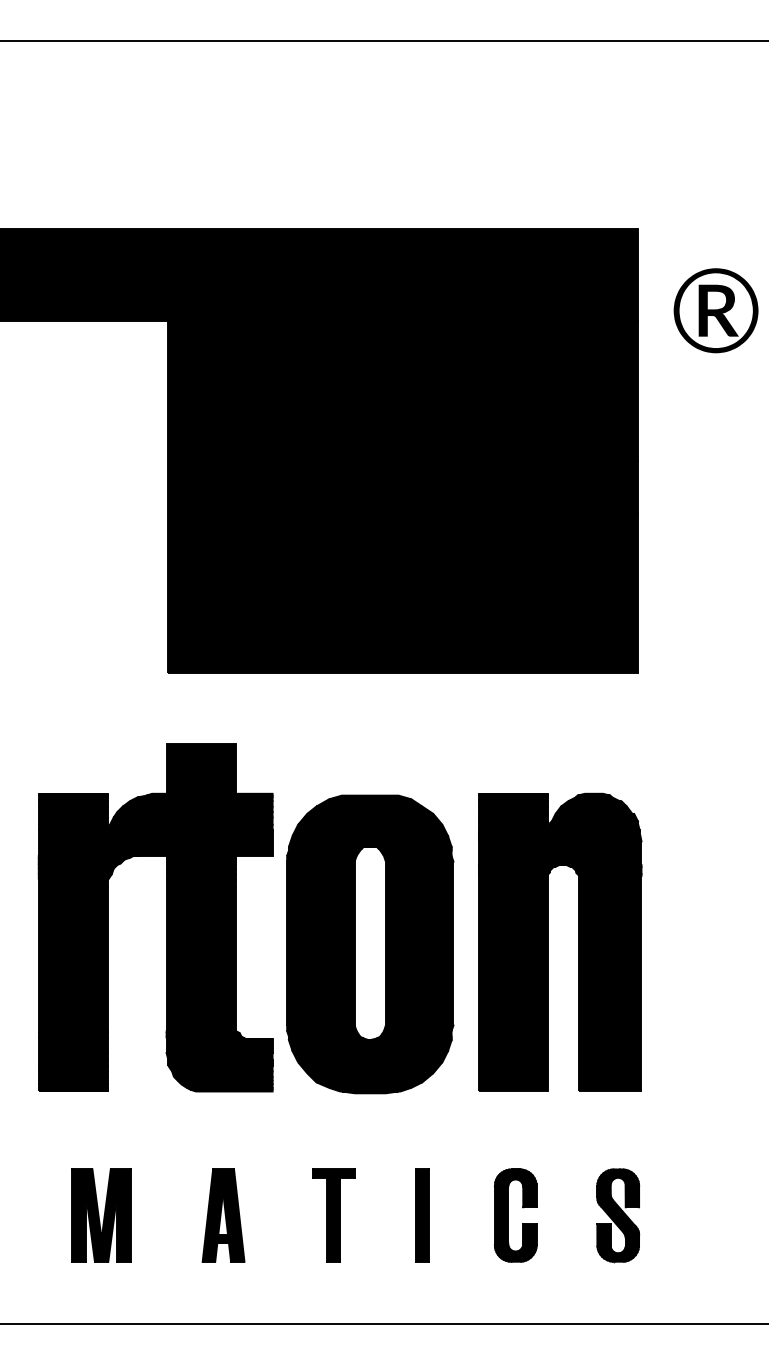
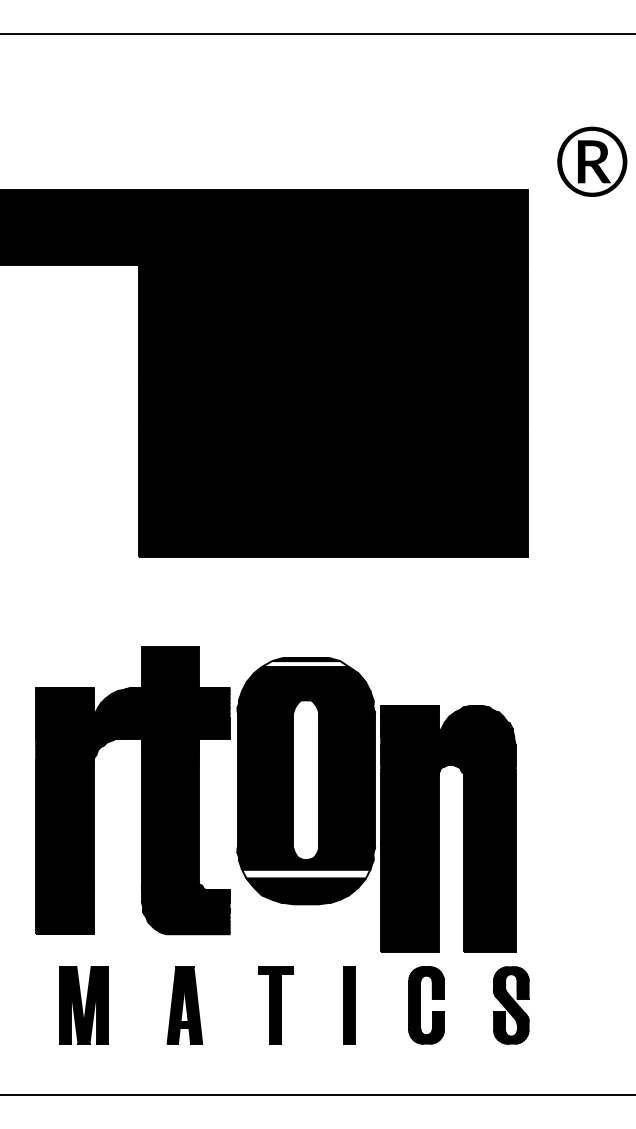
text: (715, 310) -> (591, 161), moved
fill: (369, 802) -> (305, 663), removed
part: (166, 917) -> (141, 790), moved
part: (548, 941) -> (438, 828), moved
fill: (369, 1056) -> (305, 873), removed

